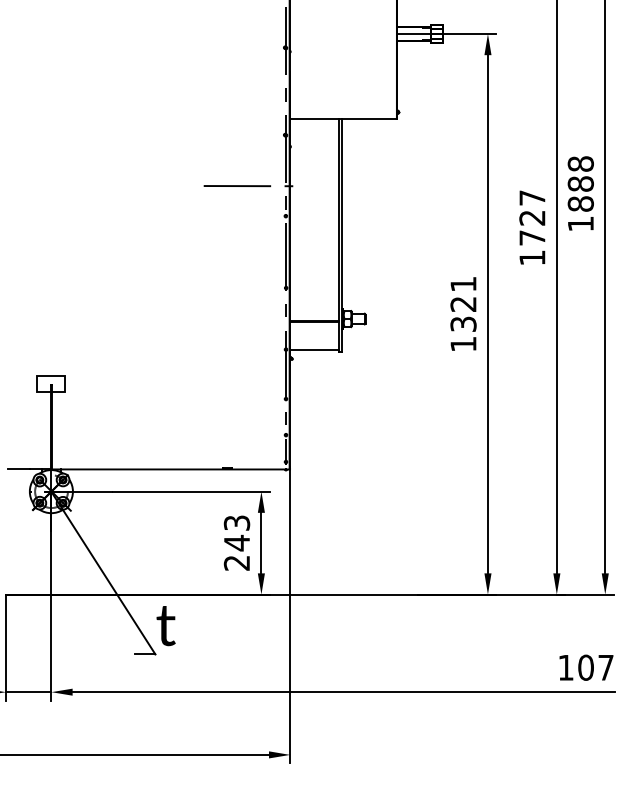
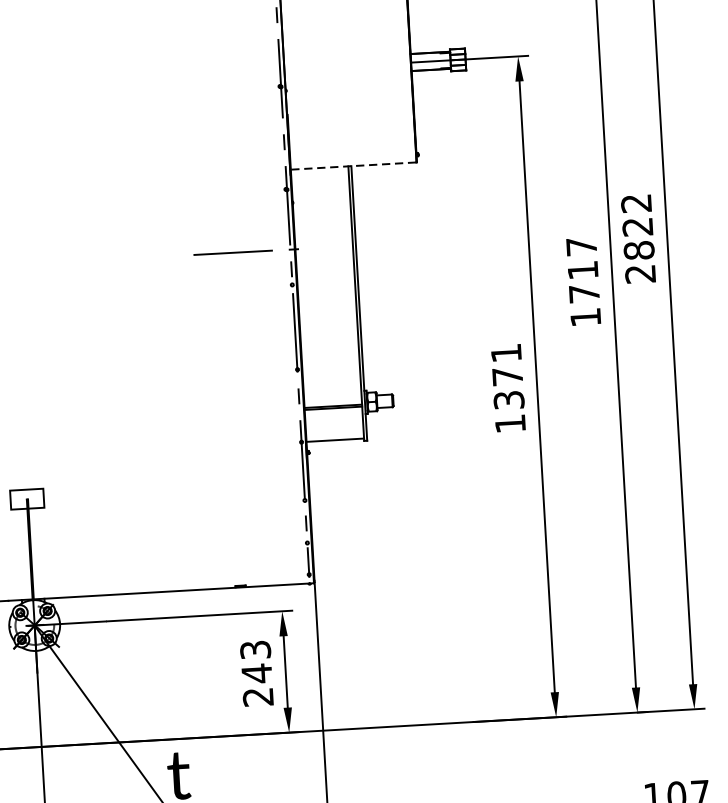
line: (344, 118) -> (354, 165), solid -> dashed
text: (580, 193) -> (638, 238), 1888 -> 2822
text: (532, 217) -> (583, 269), 1727 -> 1717
text: (463, 304) -> (507, 376), 1321 -> 1371

